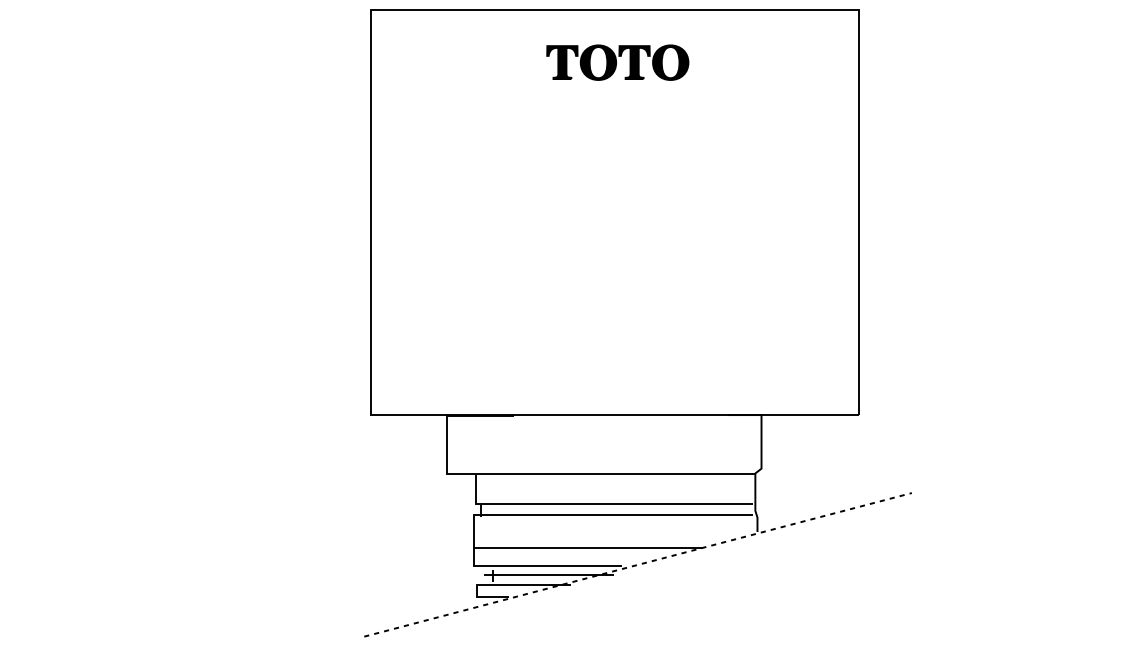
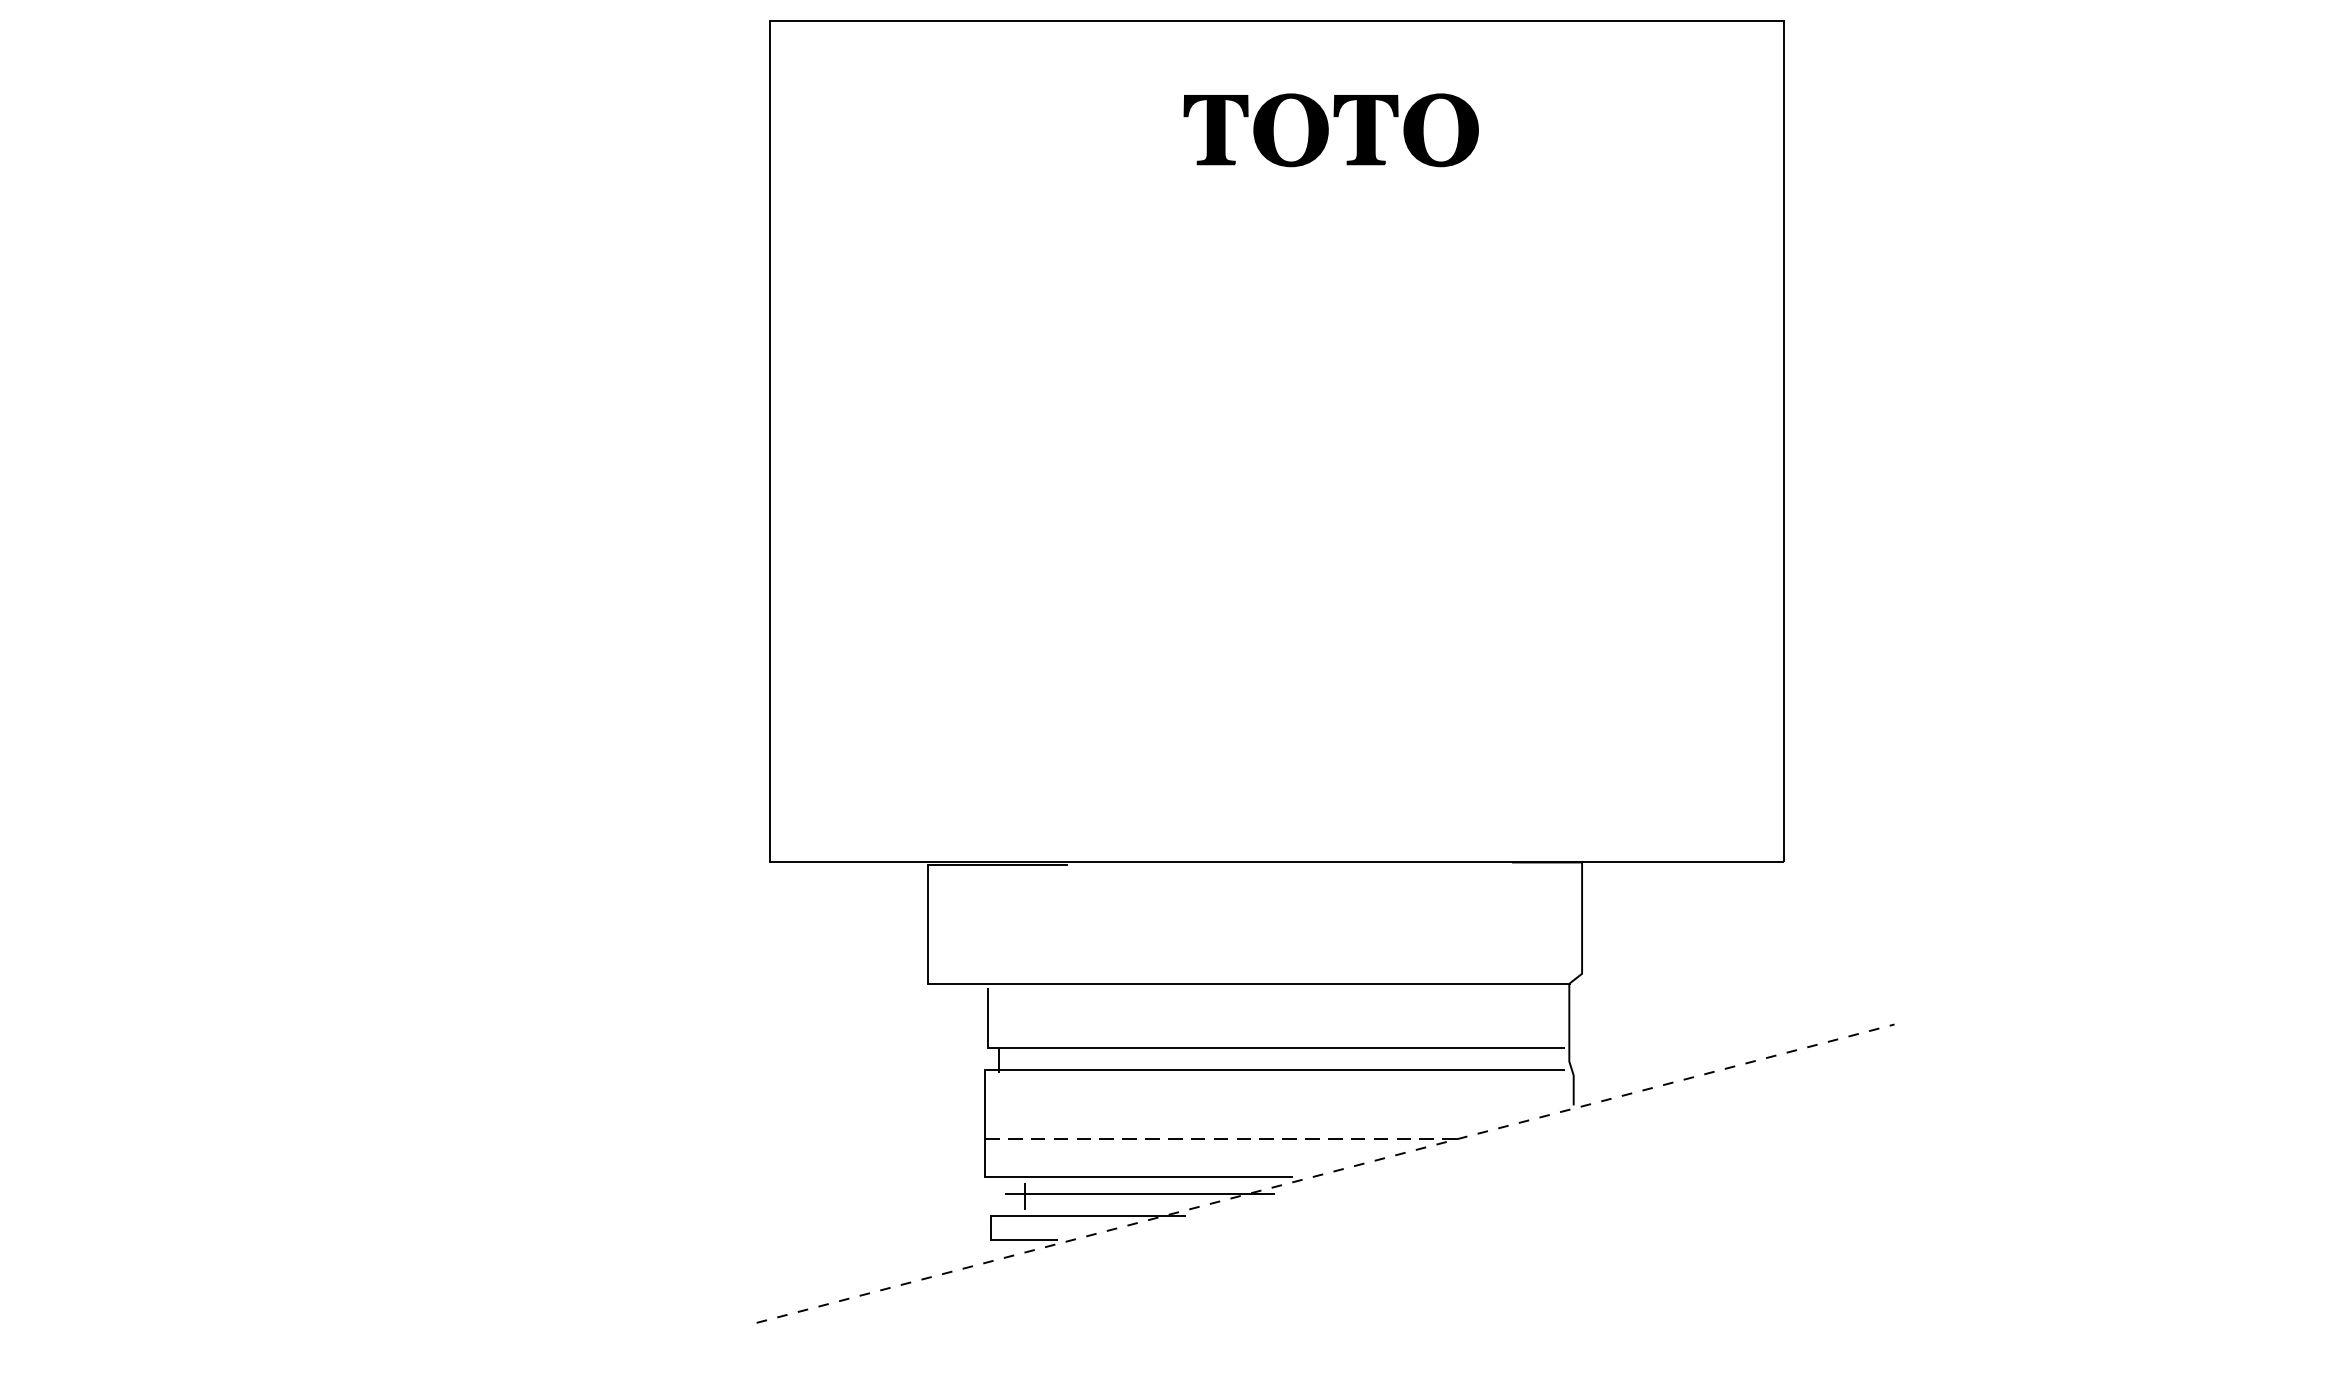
part: (617, 62) -> (1330, 129), moved
line: (588, 547) -> (1222, 1137), solid -> dashed

